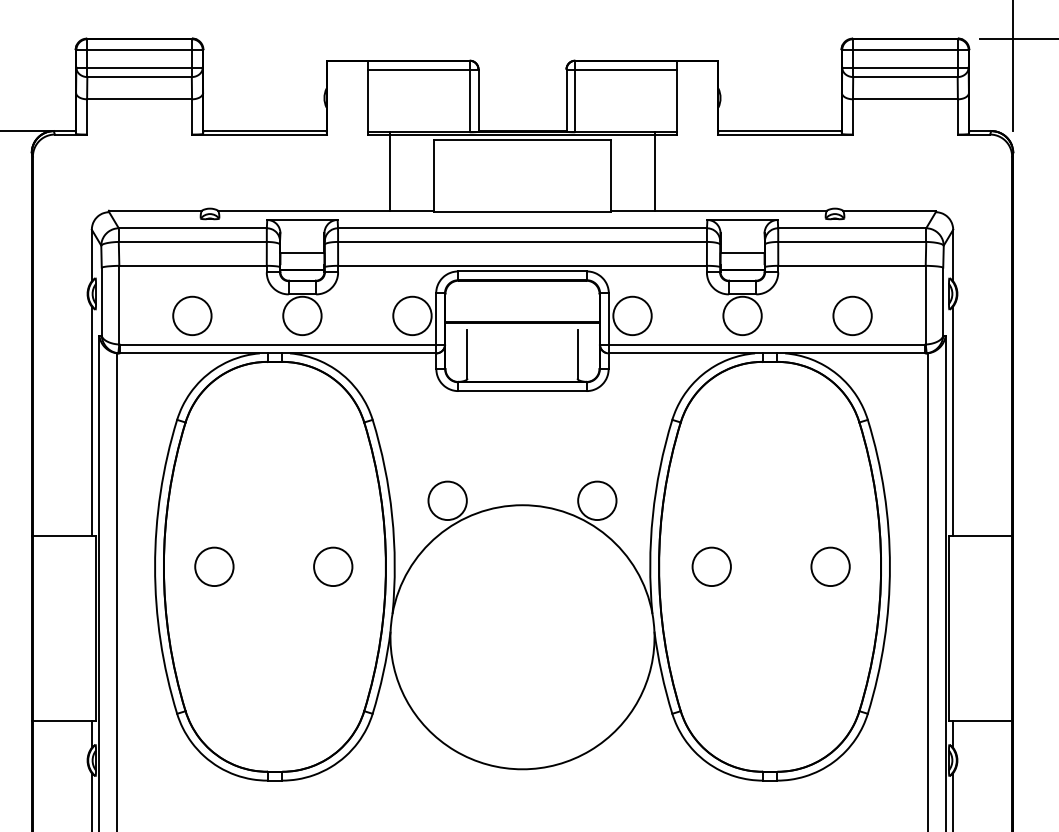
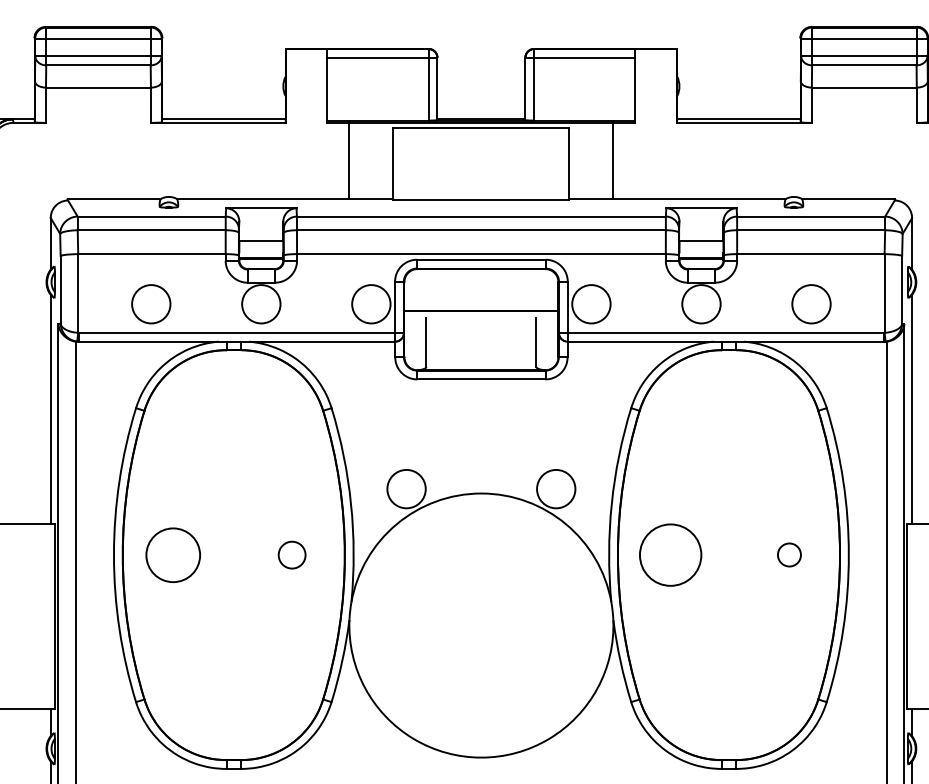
circle: (214, 566) -> (173, 554), size x1.4
circle: (333, 566) -> (292, 554), size x0.7
circle: (711, 566) -> (670, 554), size x1.6
circle: (830, 566) -> (789, 554), size x0.6

